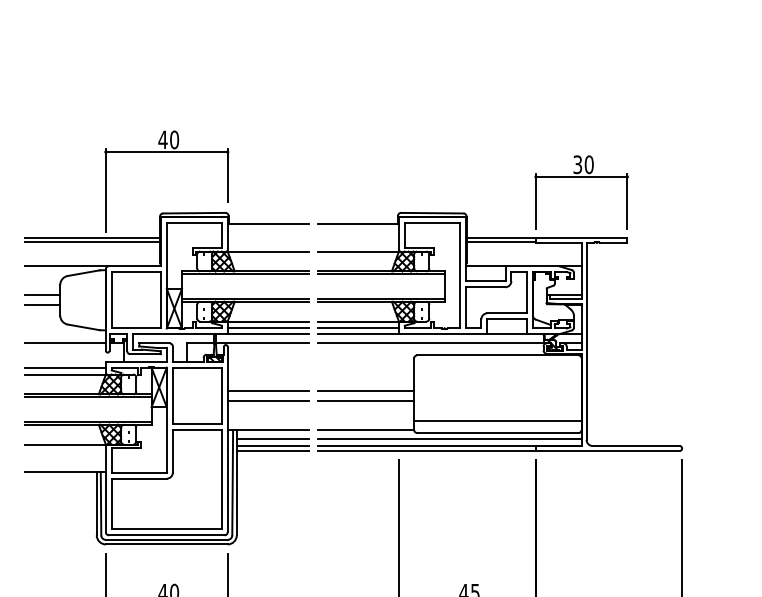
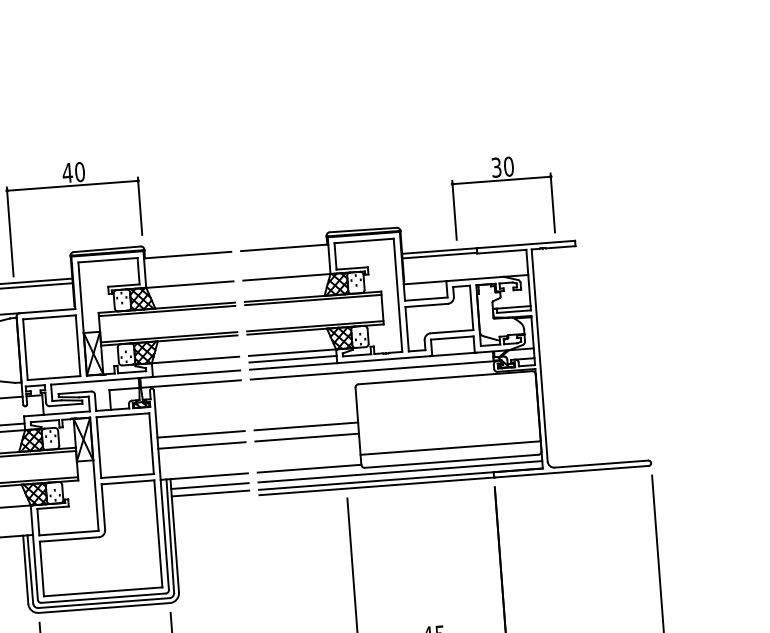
part: (581, 177) -> (501, 181), moved
line: (267, 327) -> (195, 366), removed
line: (272, 450) -> (210, 498), removed

